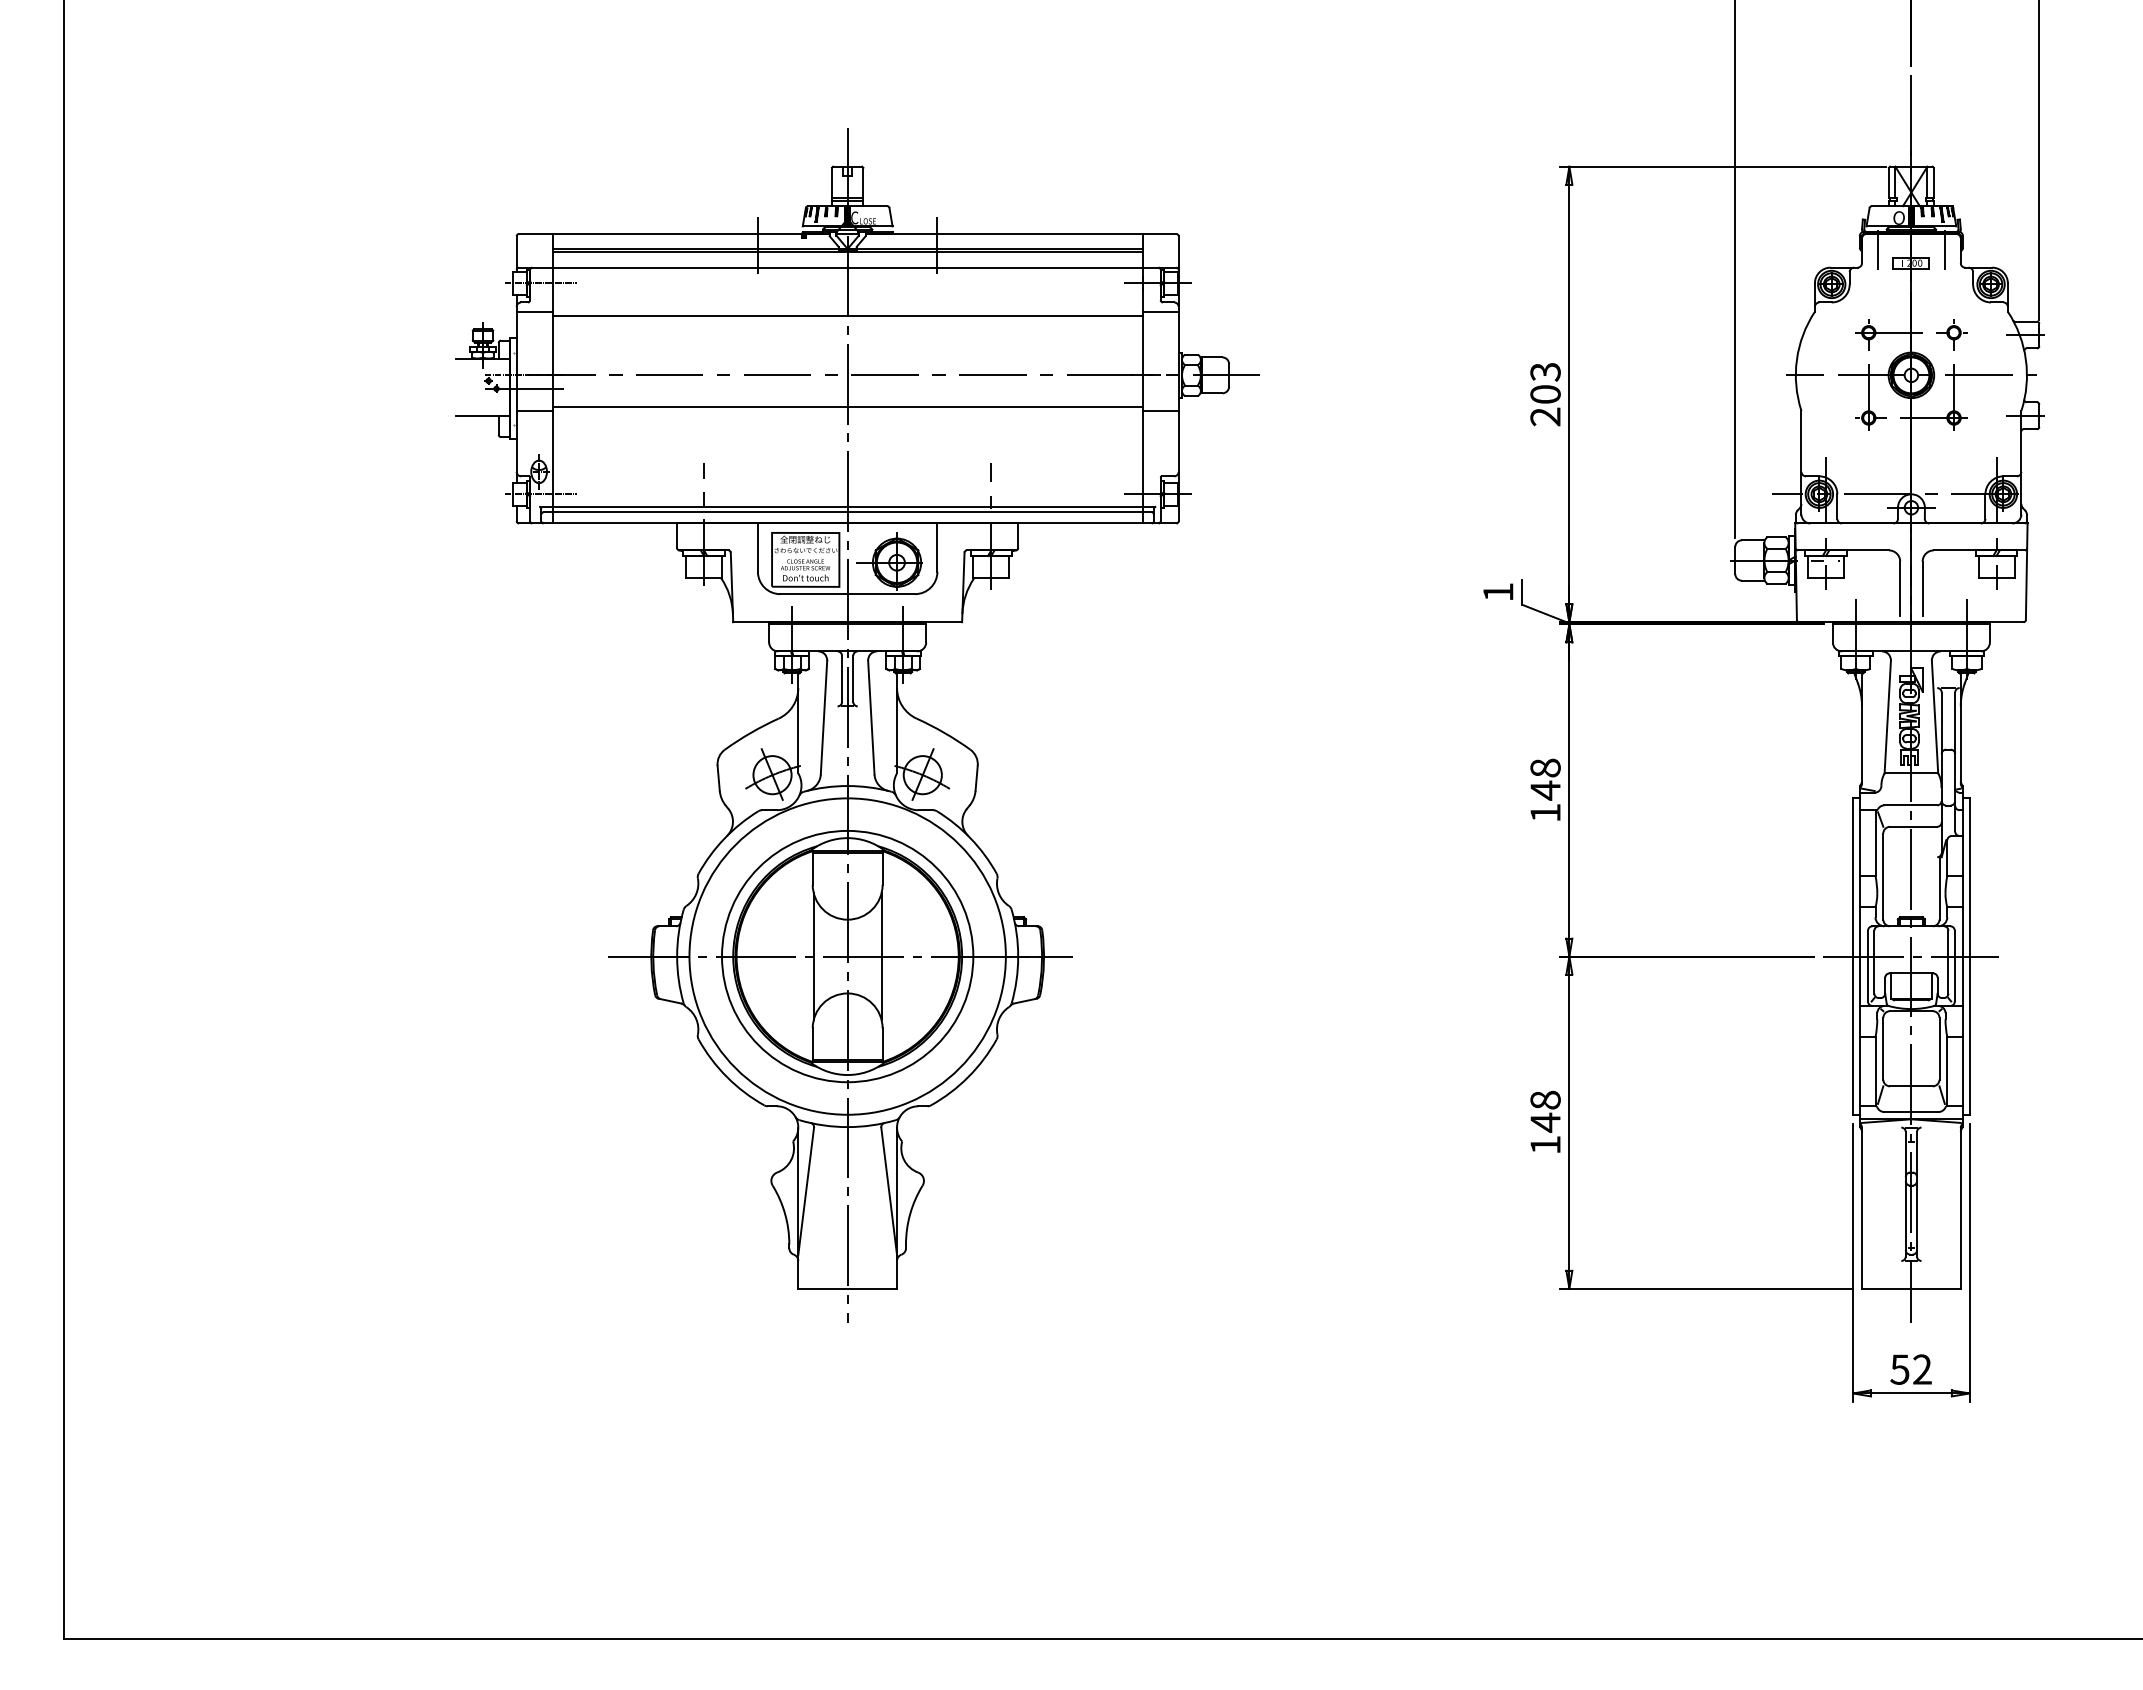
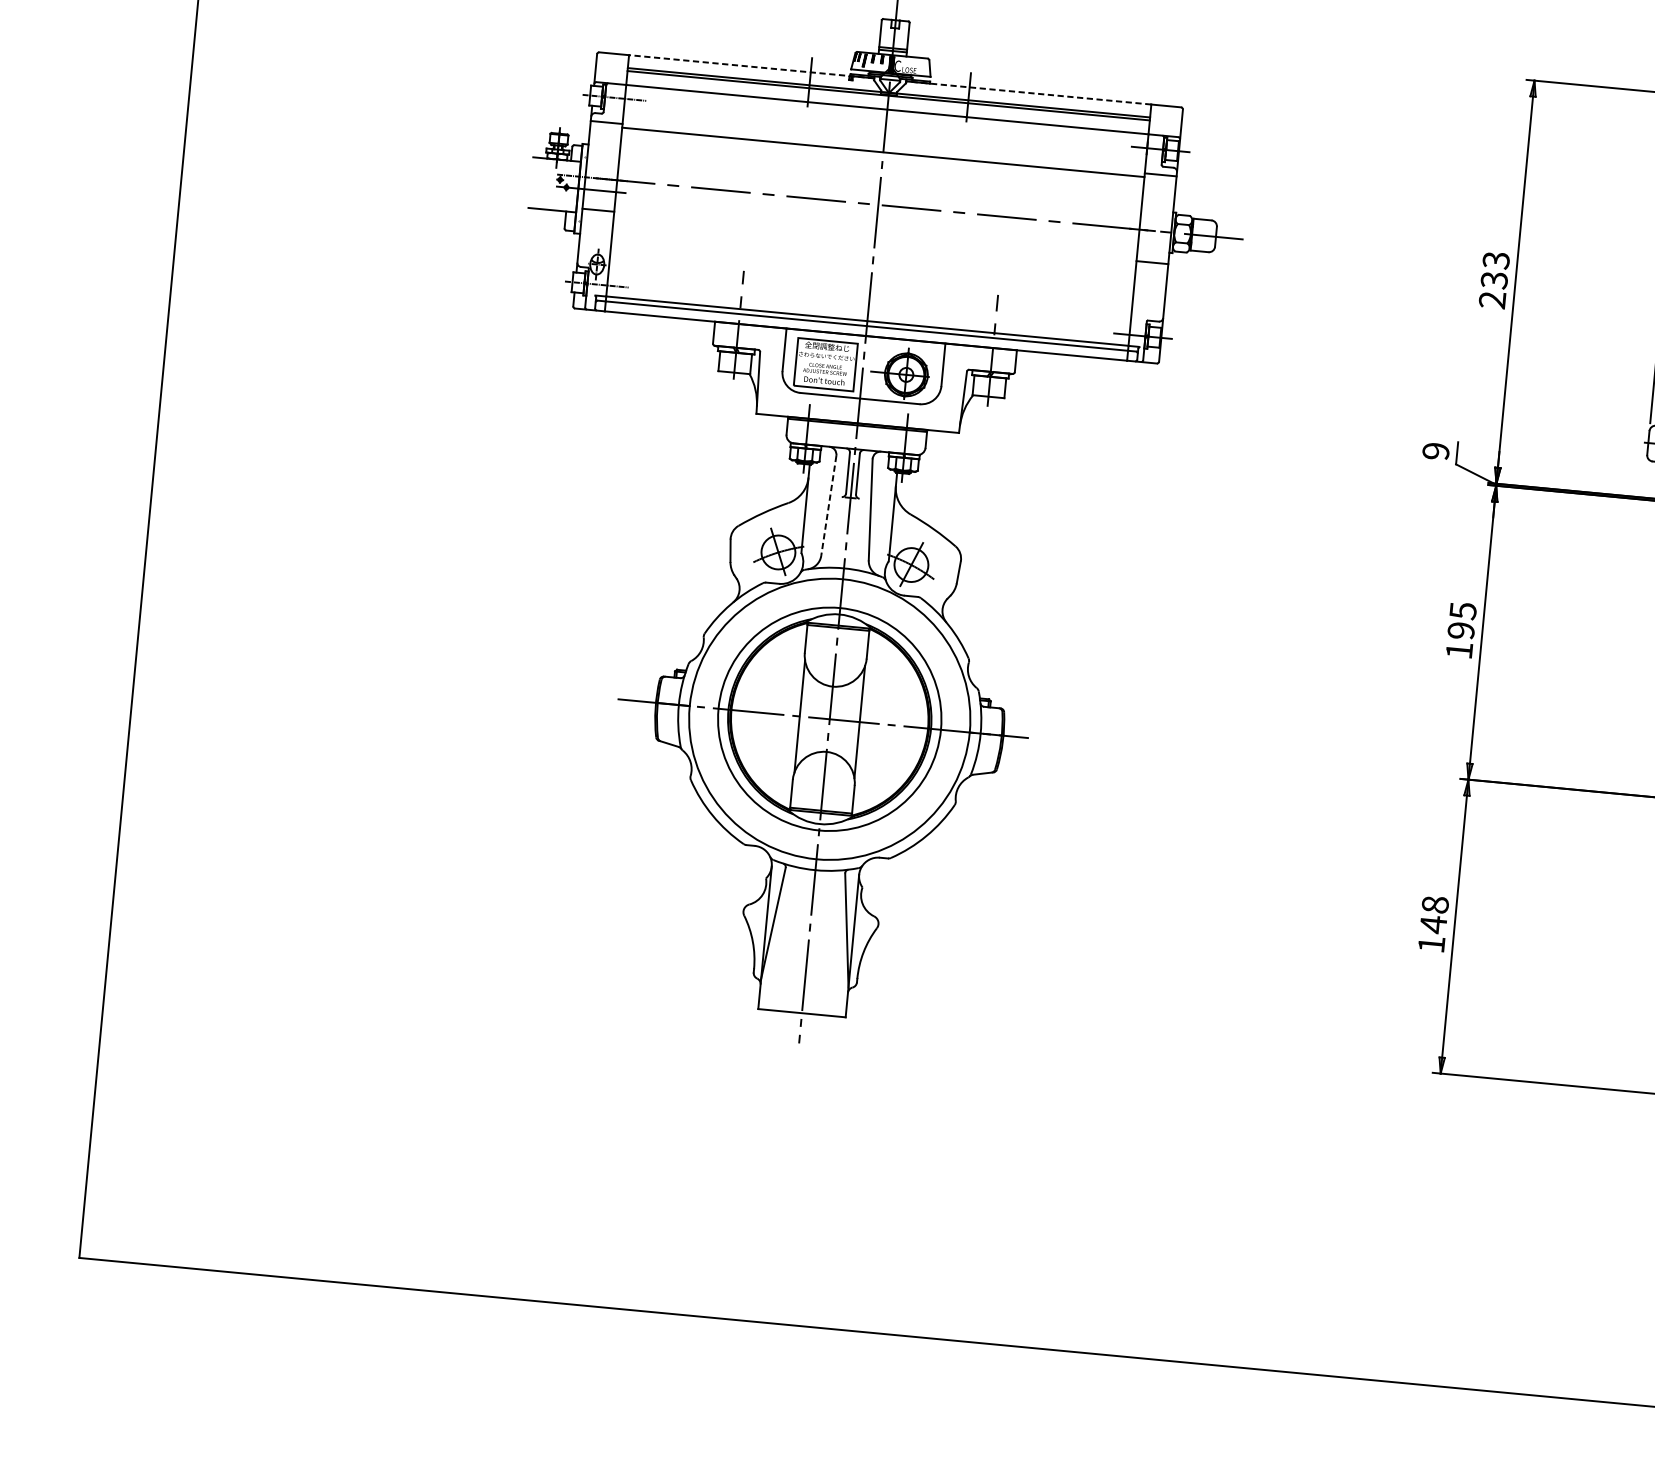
line: (691, 234) -> (751, 67), solid -> dashed
line: (1004, 234) -> (1028, 93), solid -> dashed
text: (1545, 394) -> (1494, 280), 203 -> 233
line: (847, 406) -> (875, 232), removed
text: (1498, 592) -> (1436, 451), 1 -> 9
line: (824, 717) -> (829, 505), solid -> dashed
text: (1545, 779) -> (1462, 620), 148 -> 195

